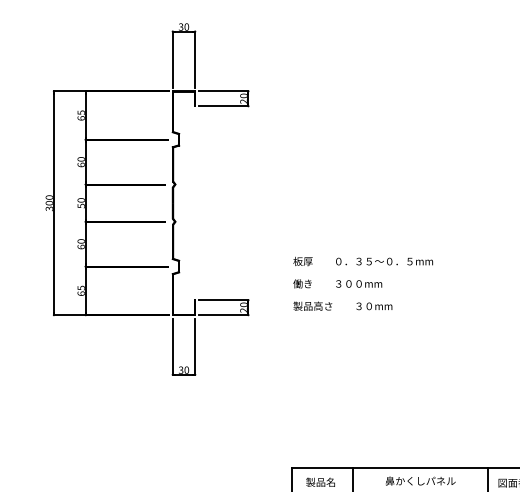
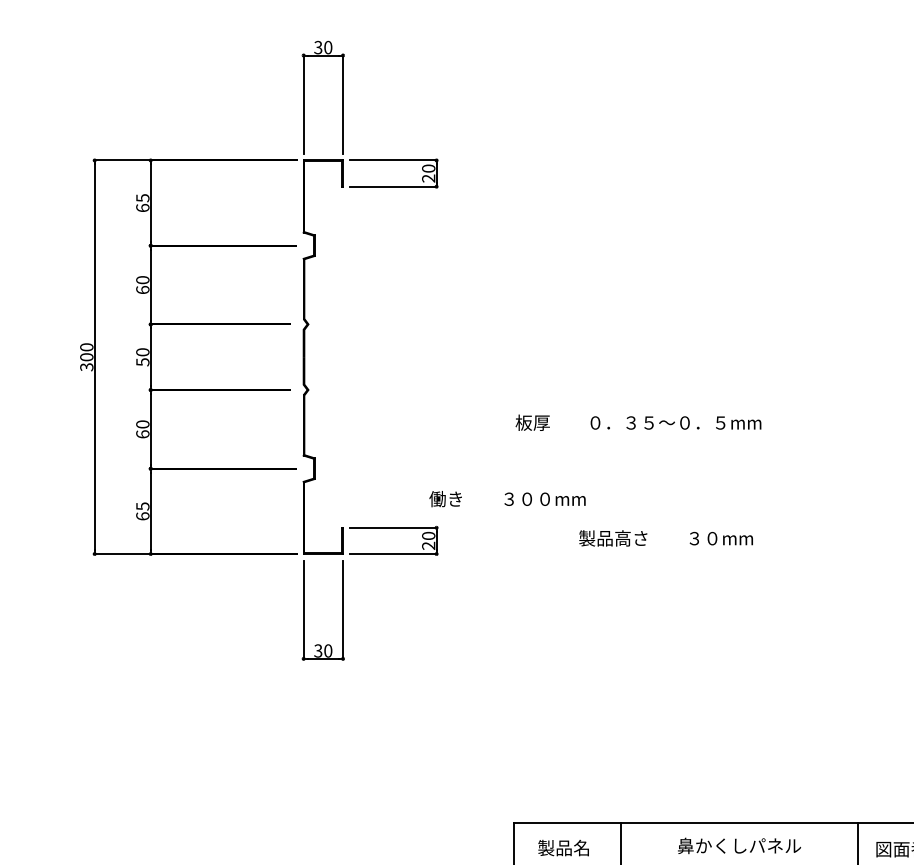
text: (362, 261) -> (637, 422), moved
text: (337, 283) -> (507, 498), moved
text: (342, 305) -> (665, 537), moved

